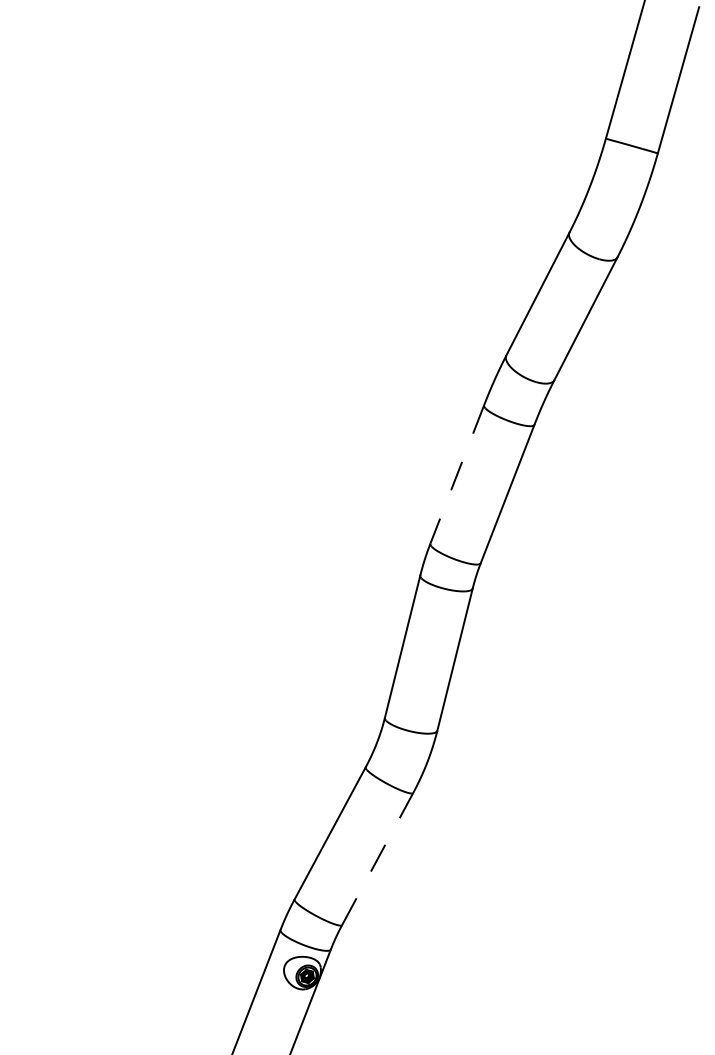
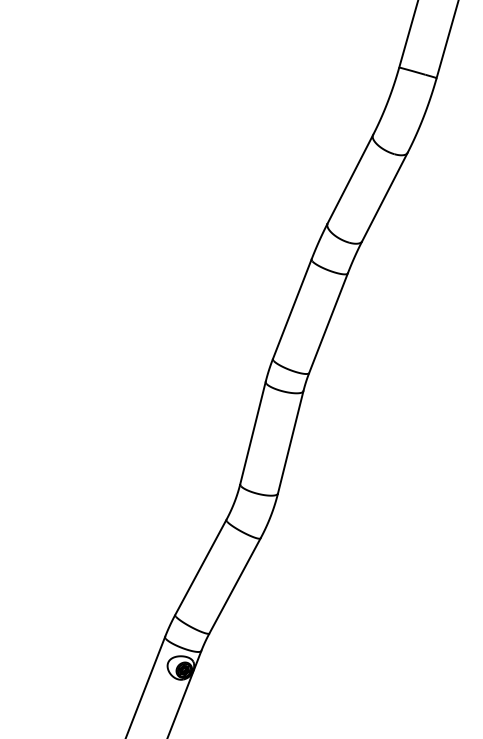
line: (457, 475) -> (292, 309), dashed -> solid
line: (377, 859) -> (234, 586), dashed -> solid

